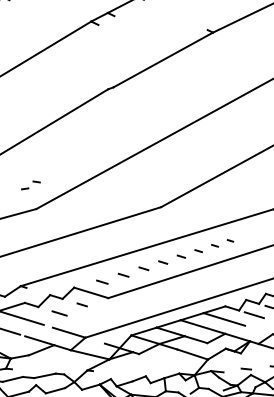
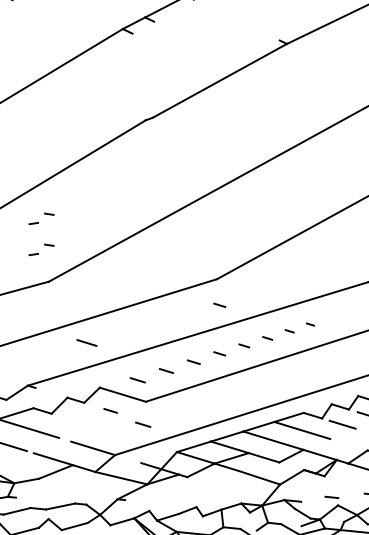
part: (30, 162) -> (40, 218), added
line: (163, 226) -> (220, 305), added
line: (59, 313) -> (86, 342), moved
line: (106, 314) -> (143, 423), added

